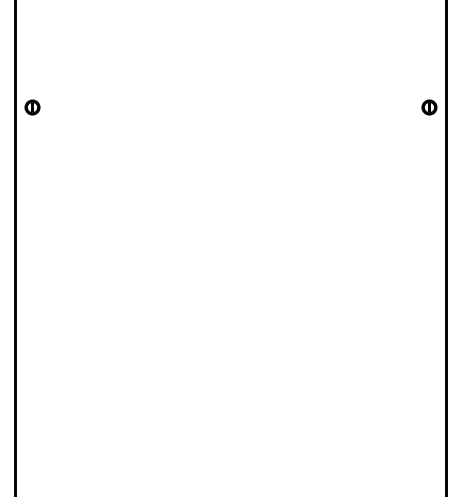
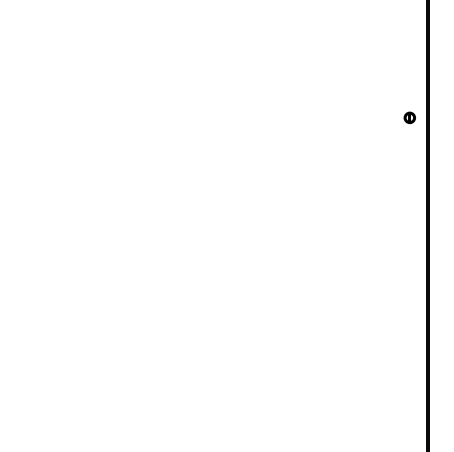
part: (429, 107) -> (409, 117), size x0.7

